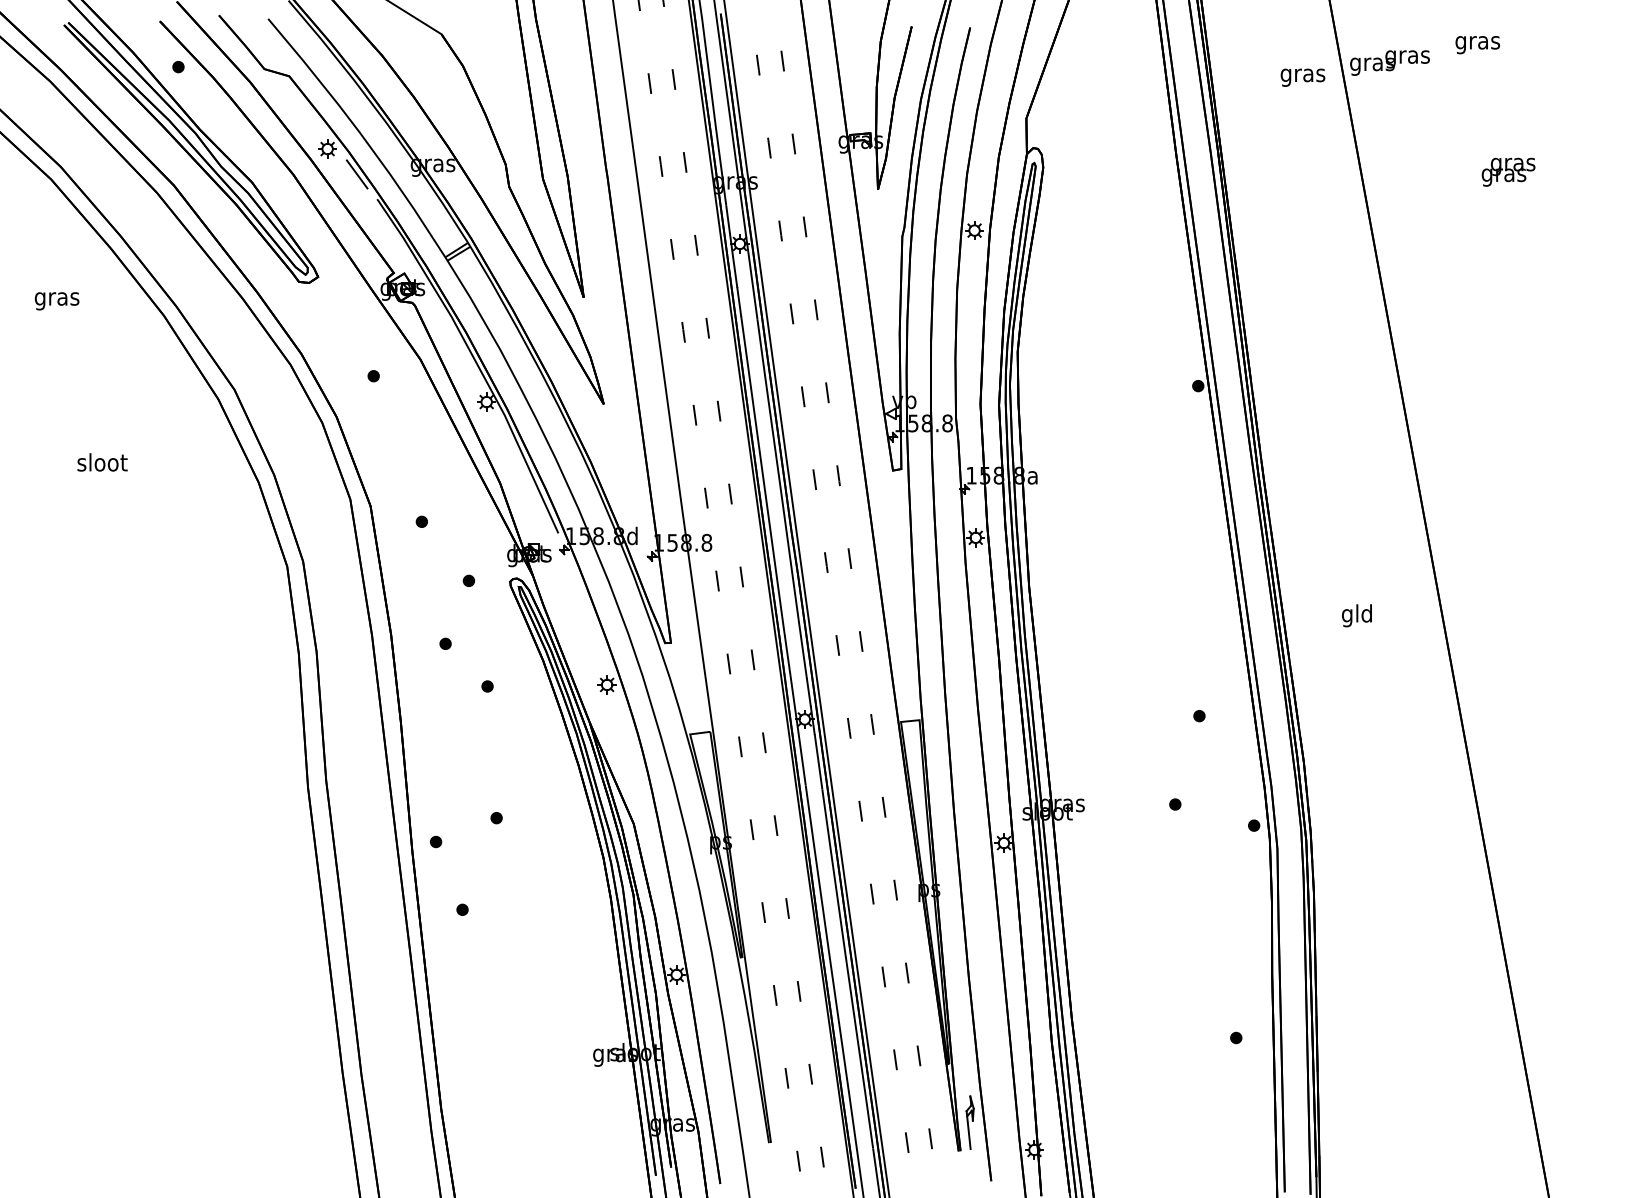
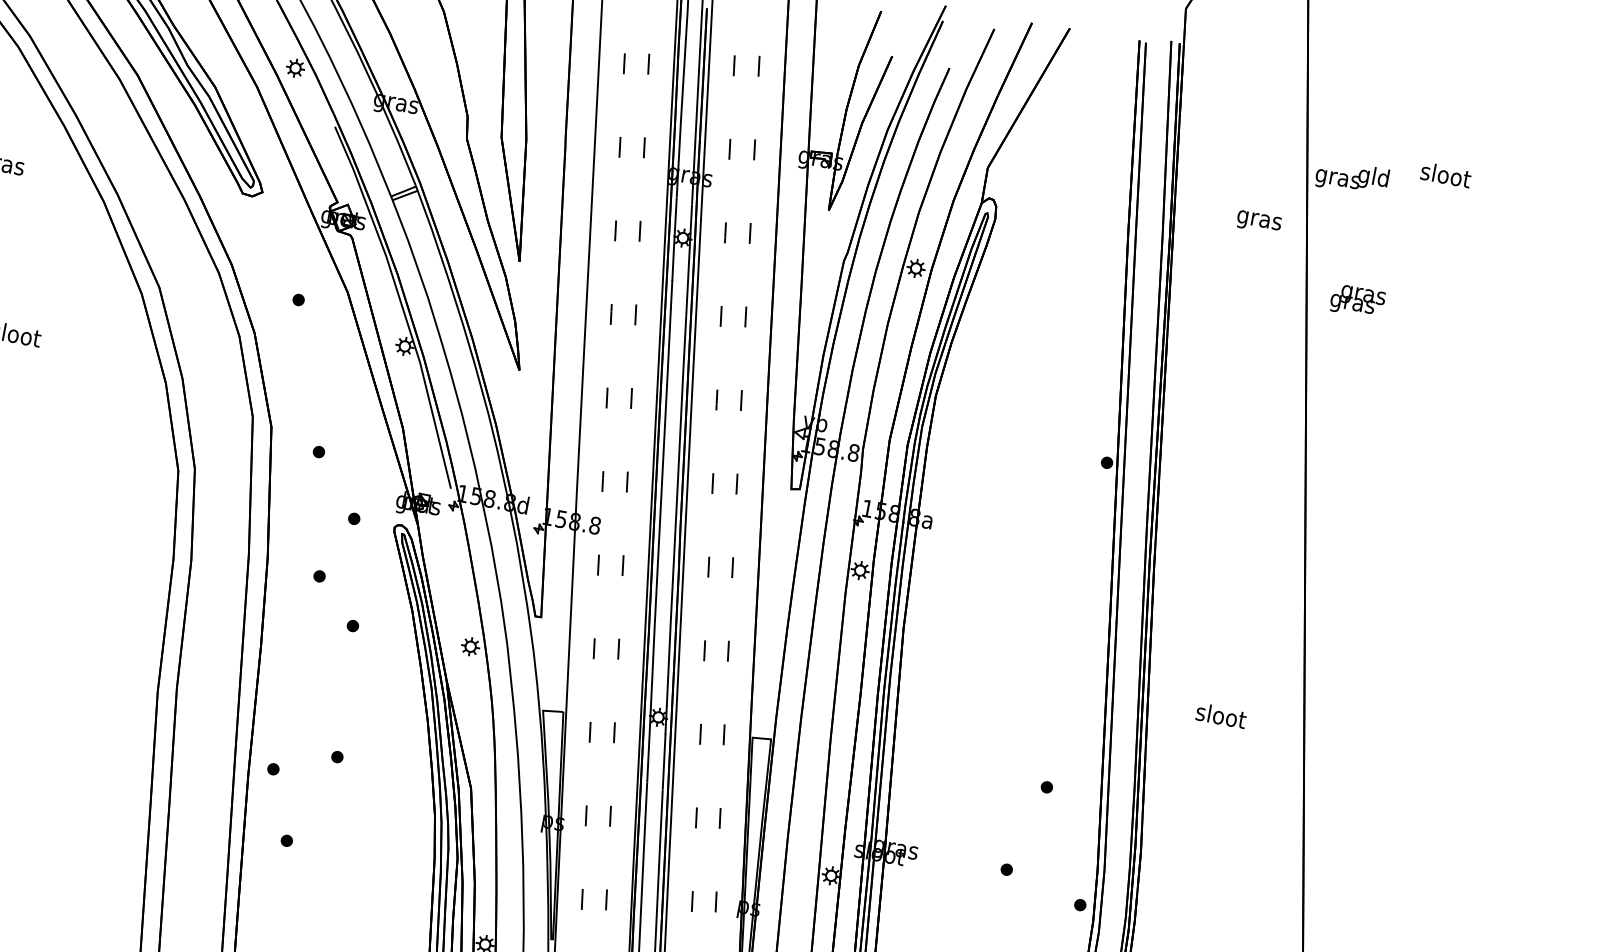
text: (1478, 42) -> (1446, 177), gras -> sloot
text: (1407, 56) -> (1373, 177), gras -> gld
text: (1302, 77) -> (1258, 222), moved
text: (1508, 171) -> (1357, 300), moved
line: (356, 174) -> (319, 98), removed
text: (1357, 615) -> (1220, 717), gld -> sloot

